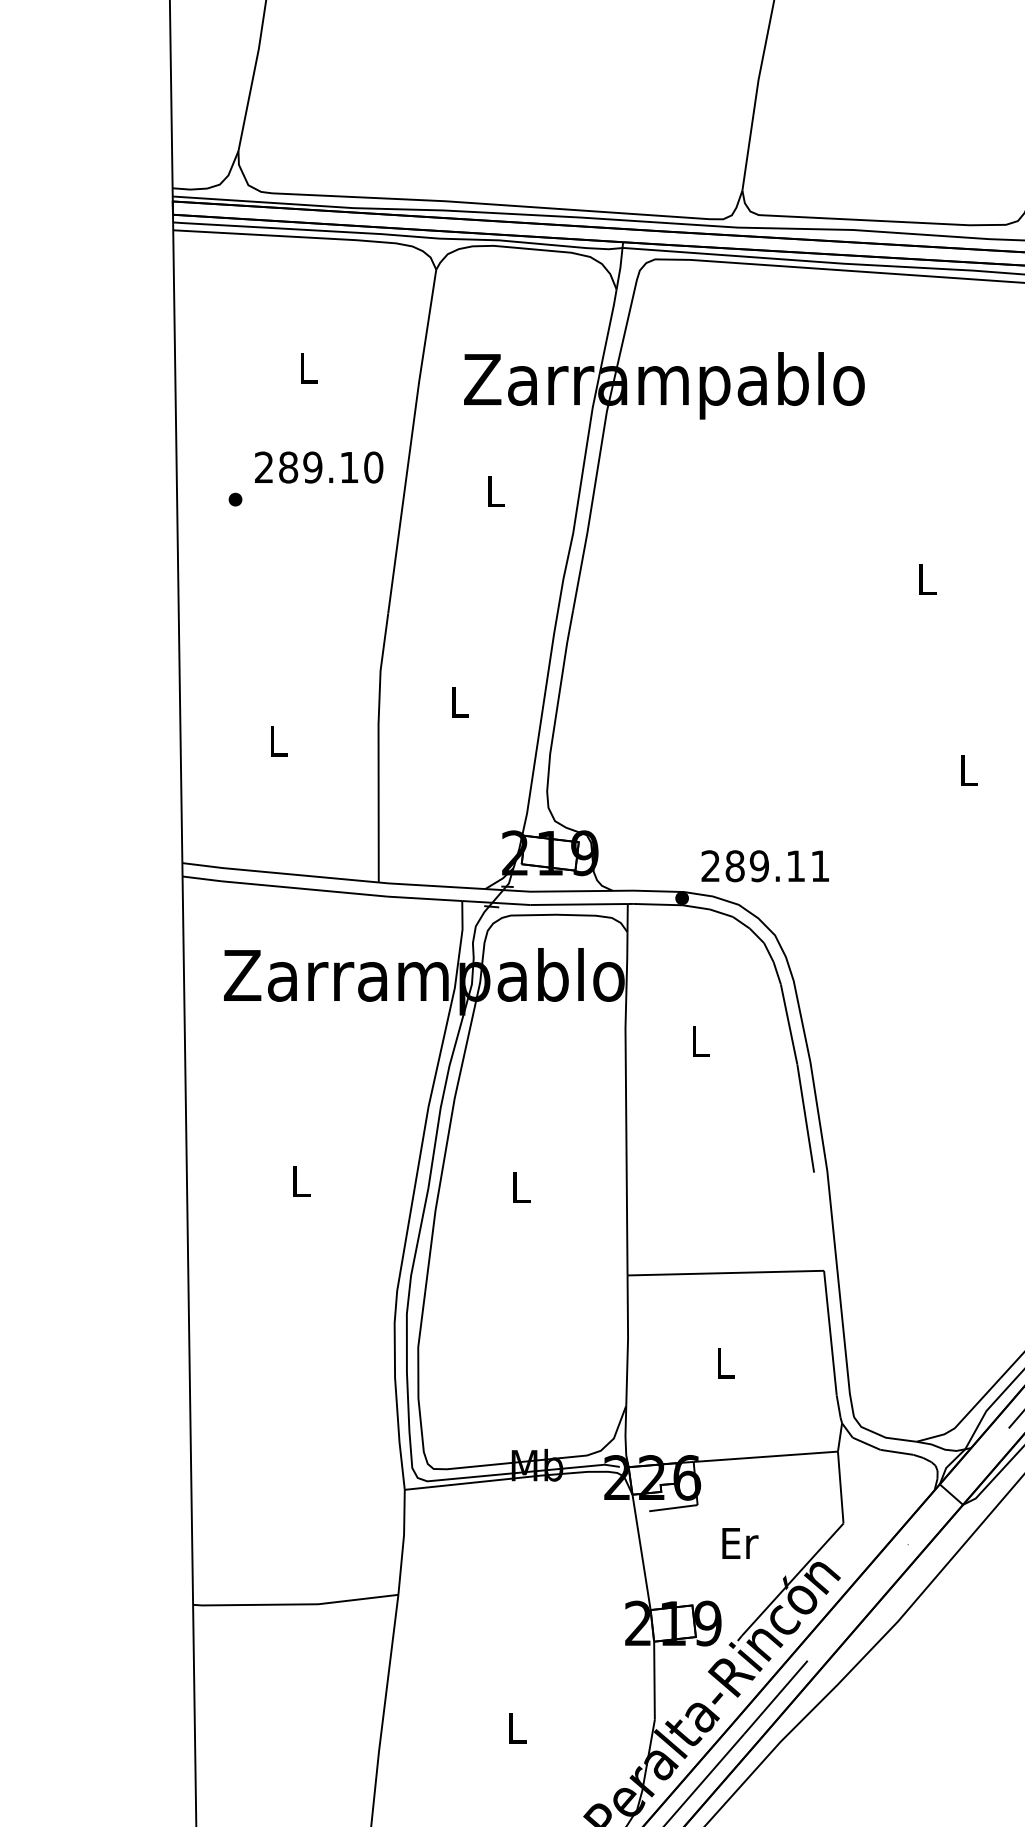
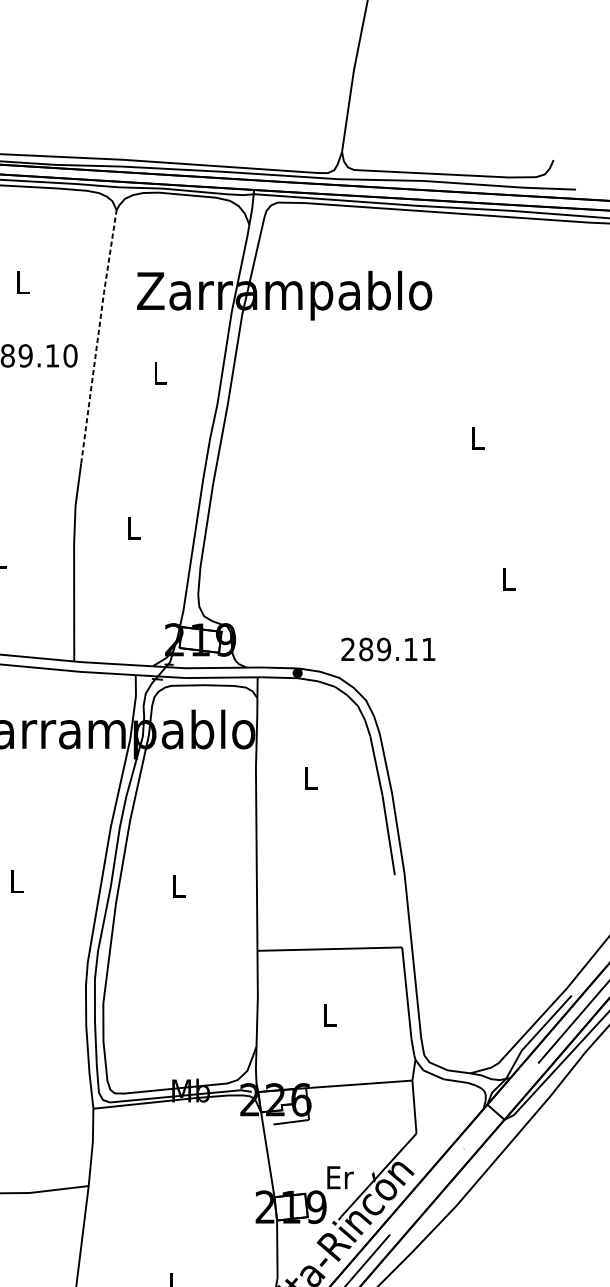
line: (411, 440) -> (98, 335), solid -> dashed
text: (764, 866) -> (387, 649), moved
text: (740, 1543) -> (340, 1177), moved

